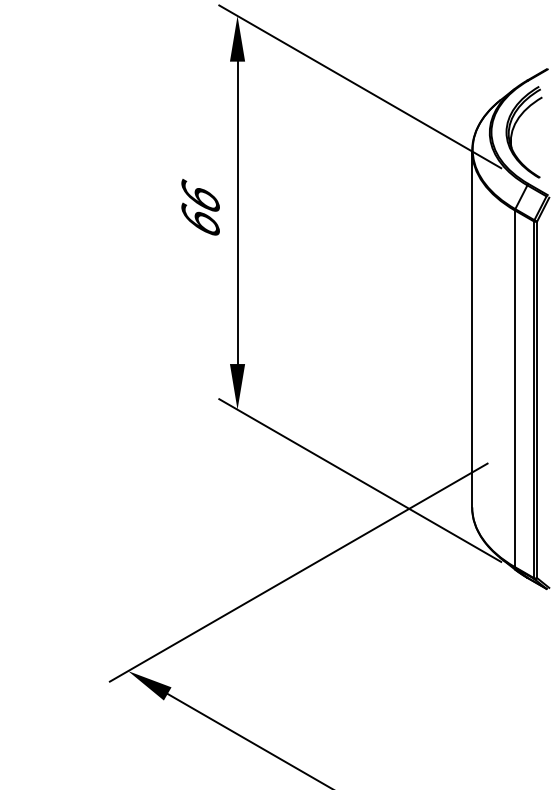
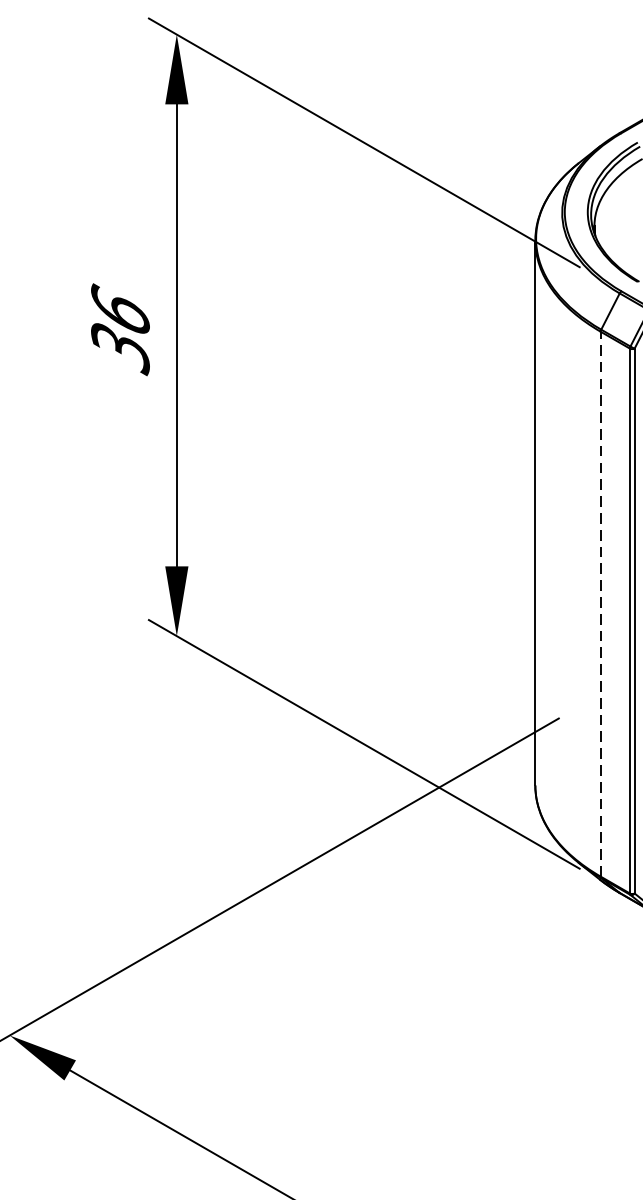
text: (200, 220) -> (120, 347), 66 -> 36
line: (514, 388) -> (599, 603), solid -> dashed

